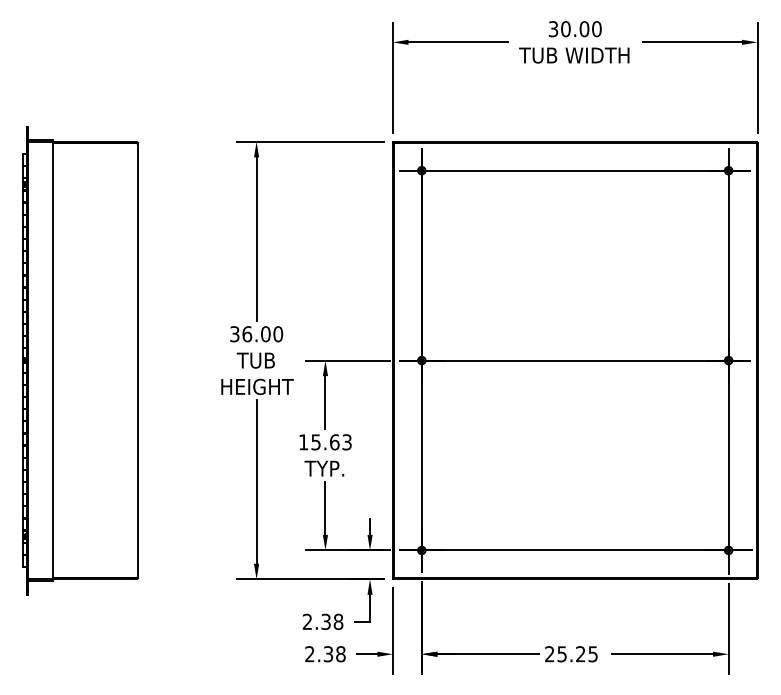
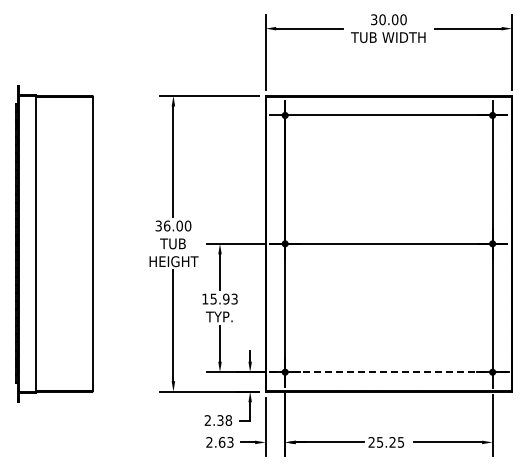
text: (335, 441) -> (226, 298), 15.63 -> 15.93
line: (577, 550) -> (390, 372), solid -> dashed
text: (333, 654) -> (225, 442), 2.38 -> 2.63

